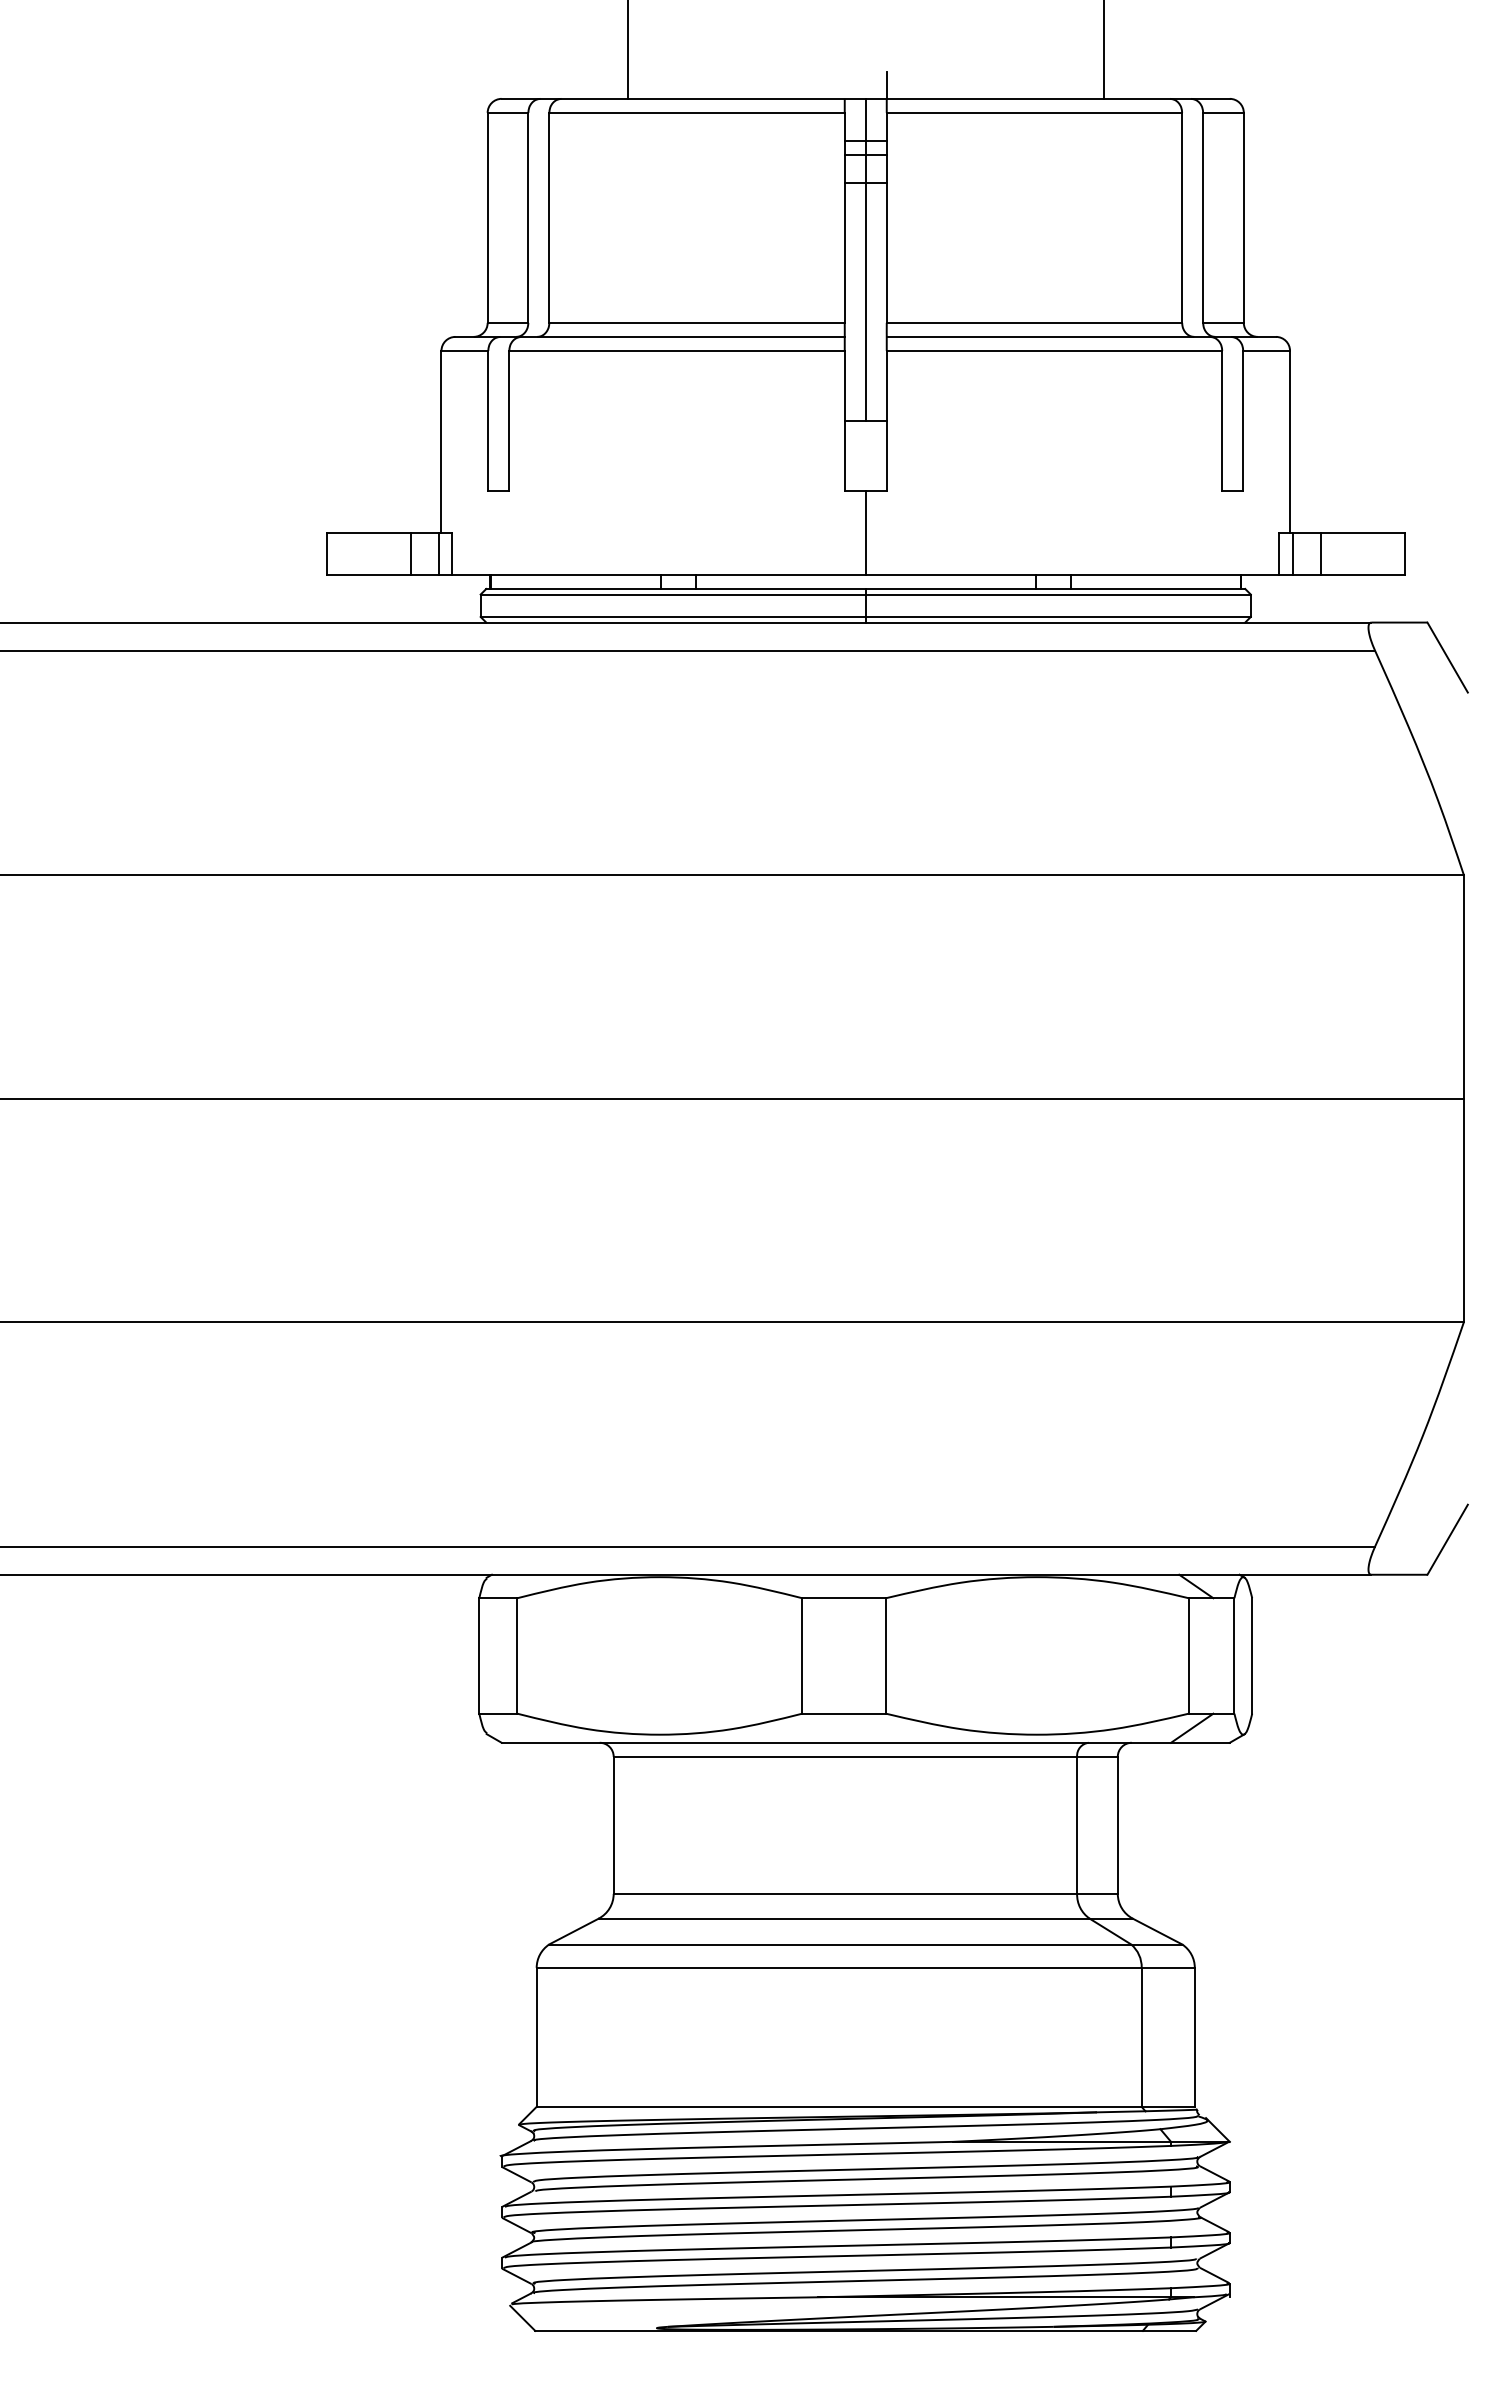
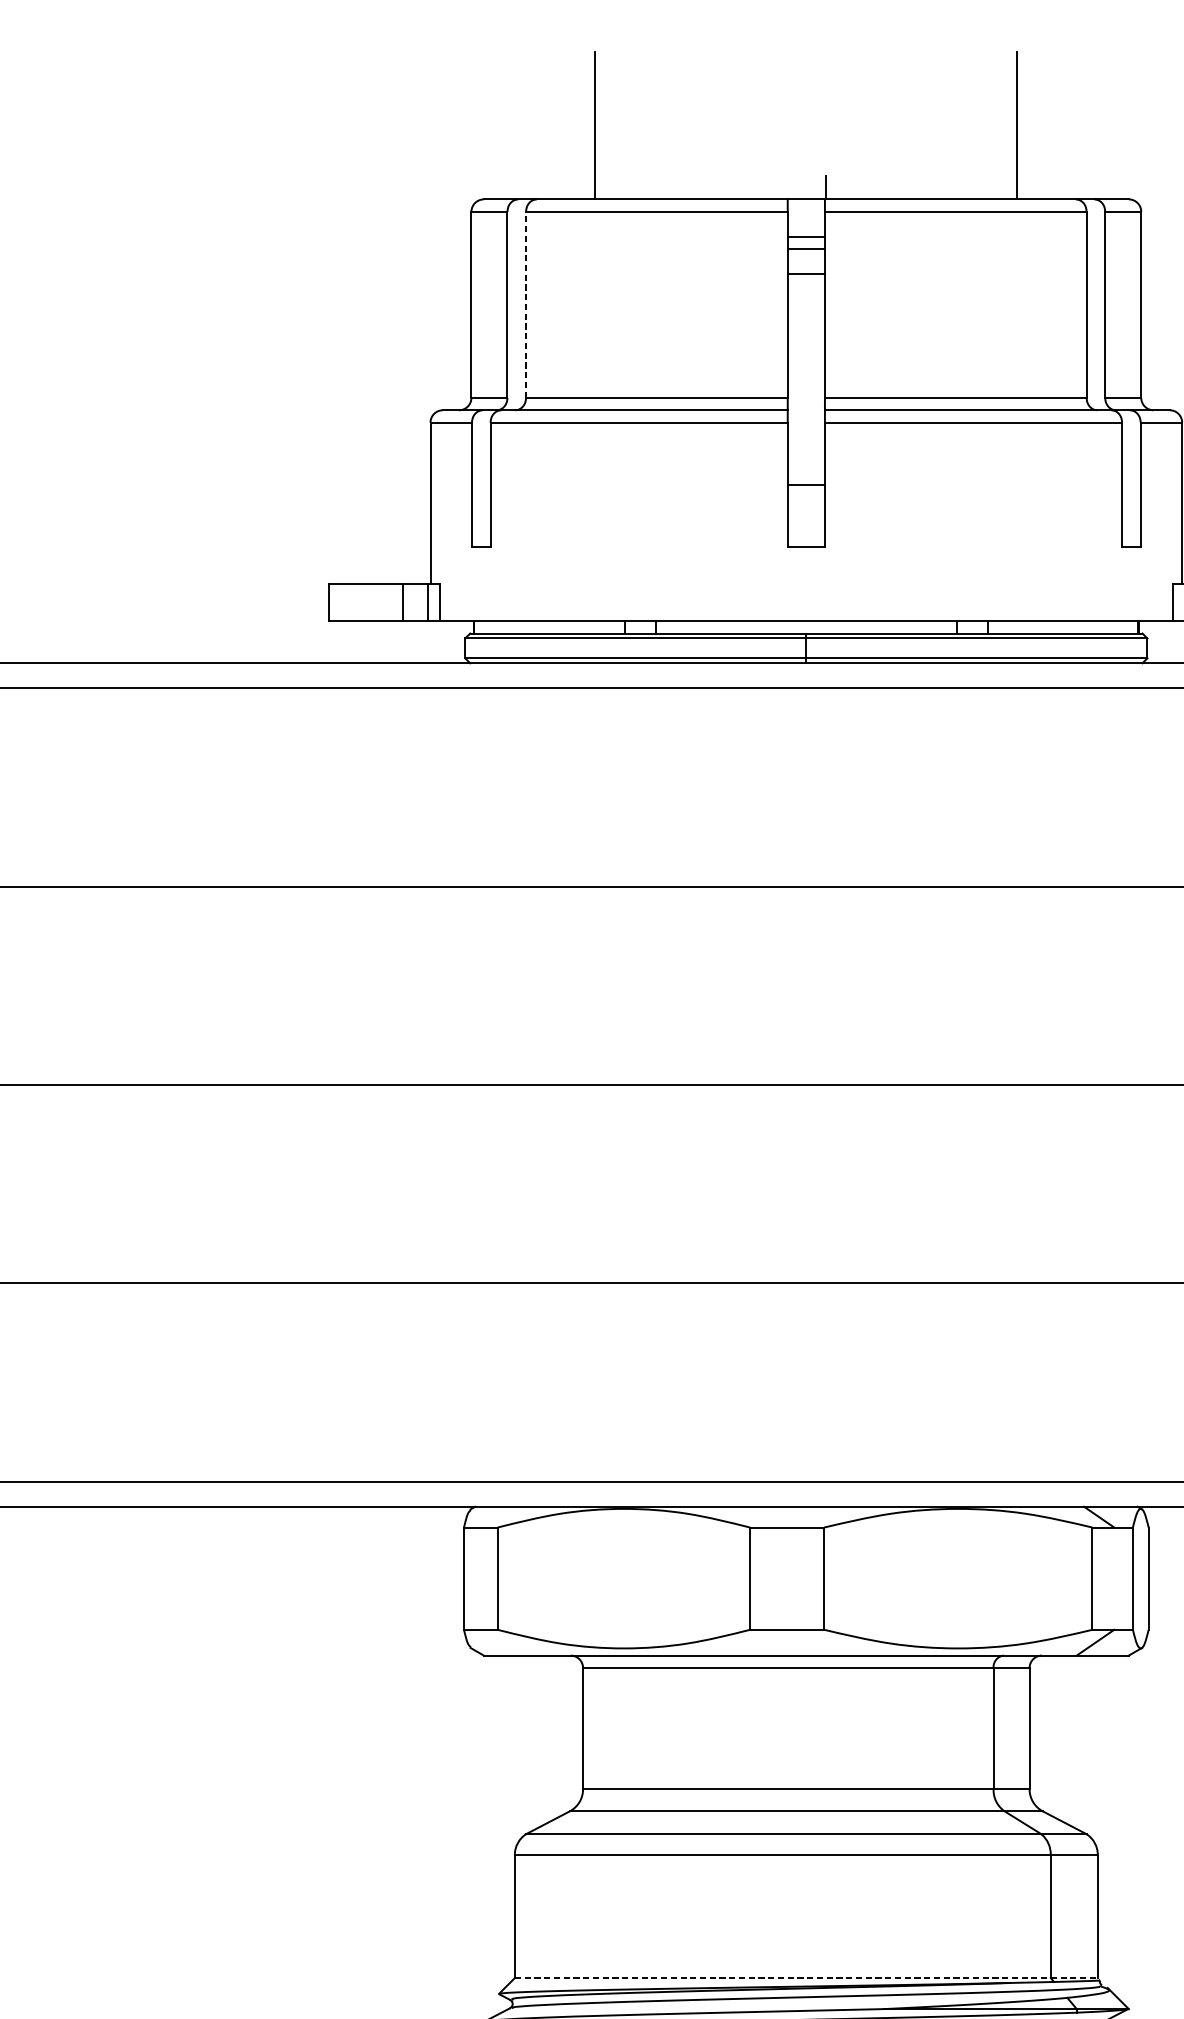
line: (549, 217) -> (526, 304), solid -> dashed
line: (865, 259) -> (806, 341), removed
line: (865, 532) -> (806, 583), removed
line: (866, 2106) -> (807, 1977), solid -> dashed

